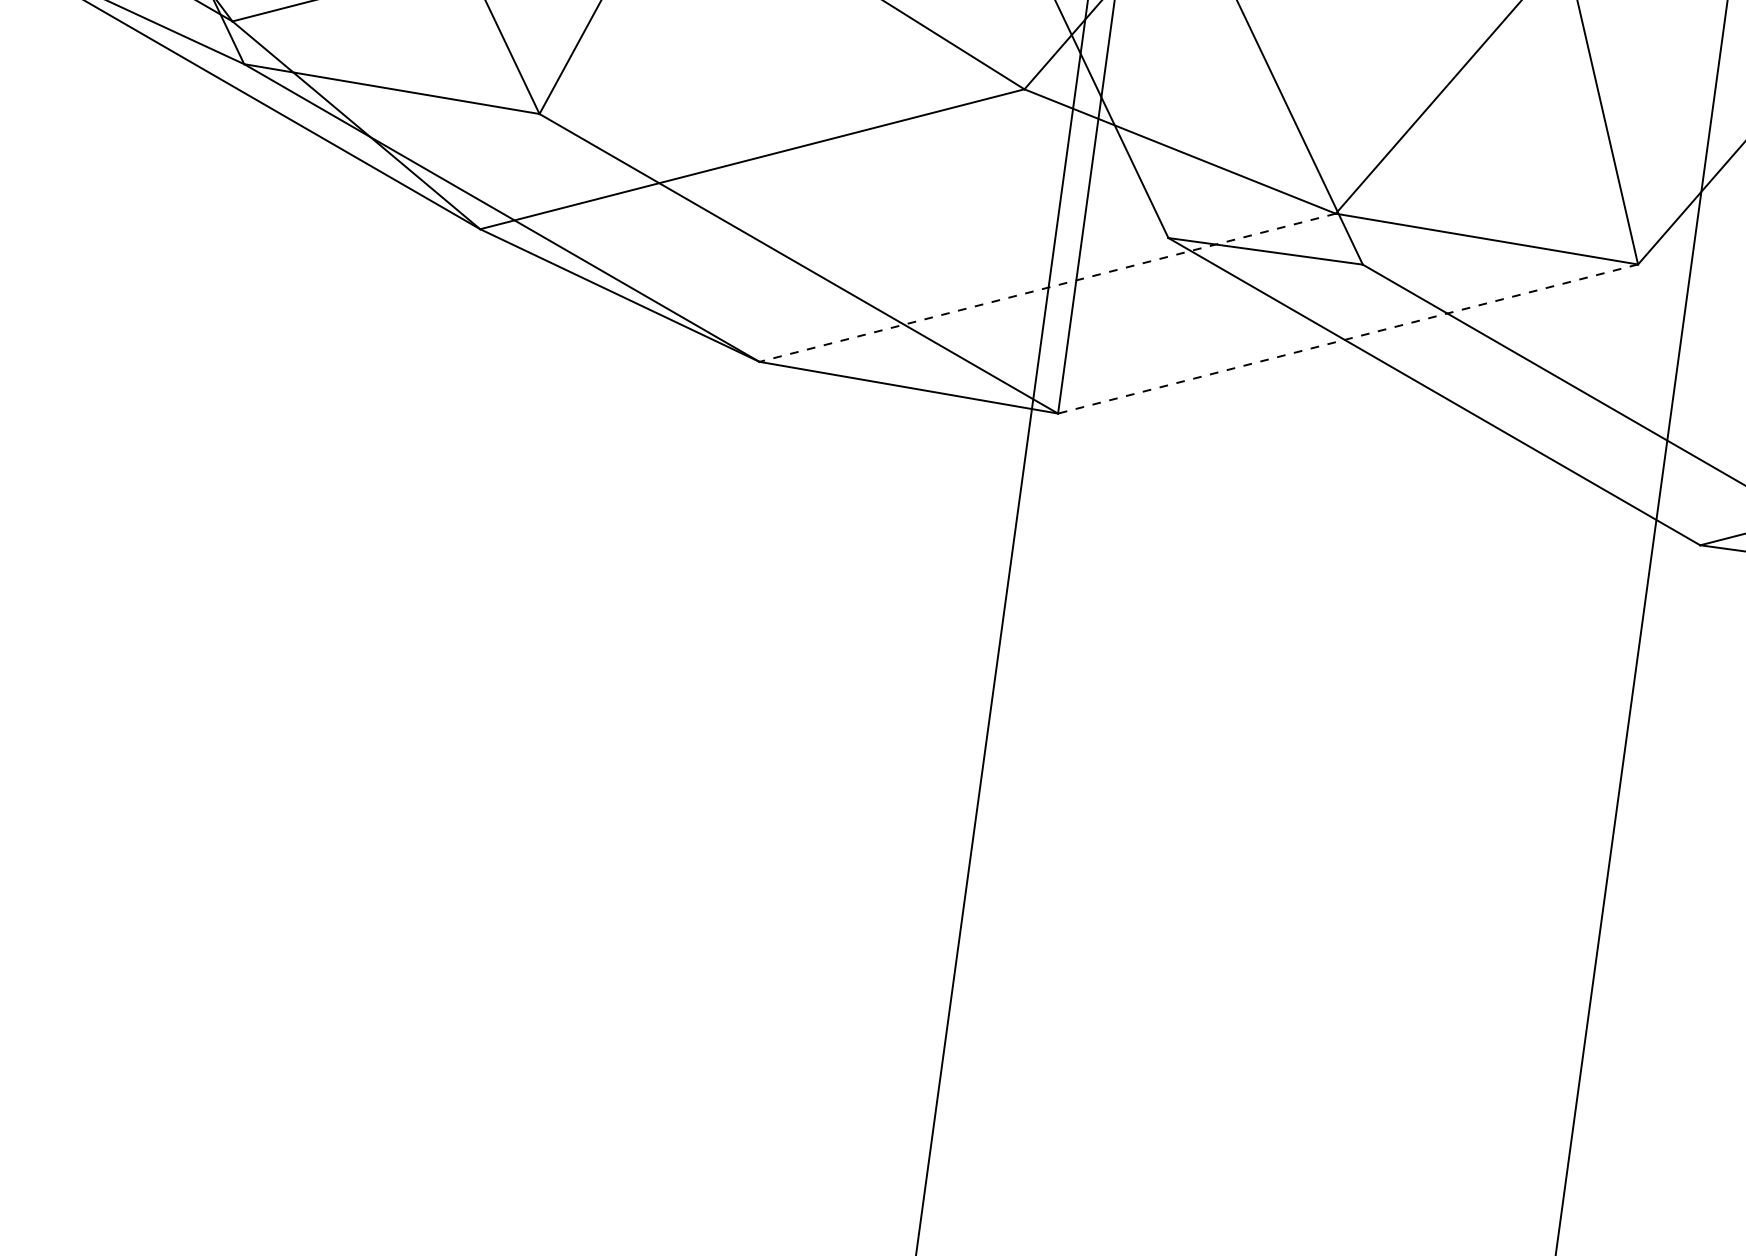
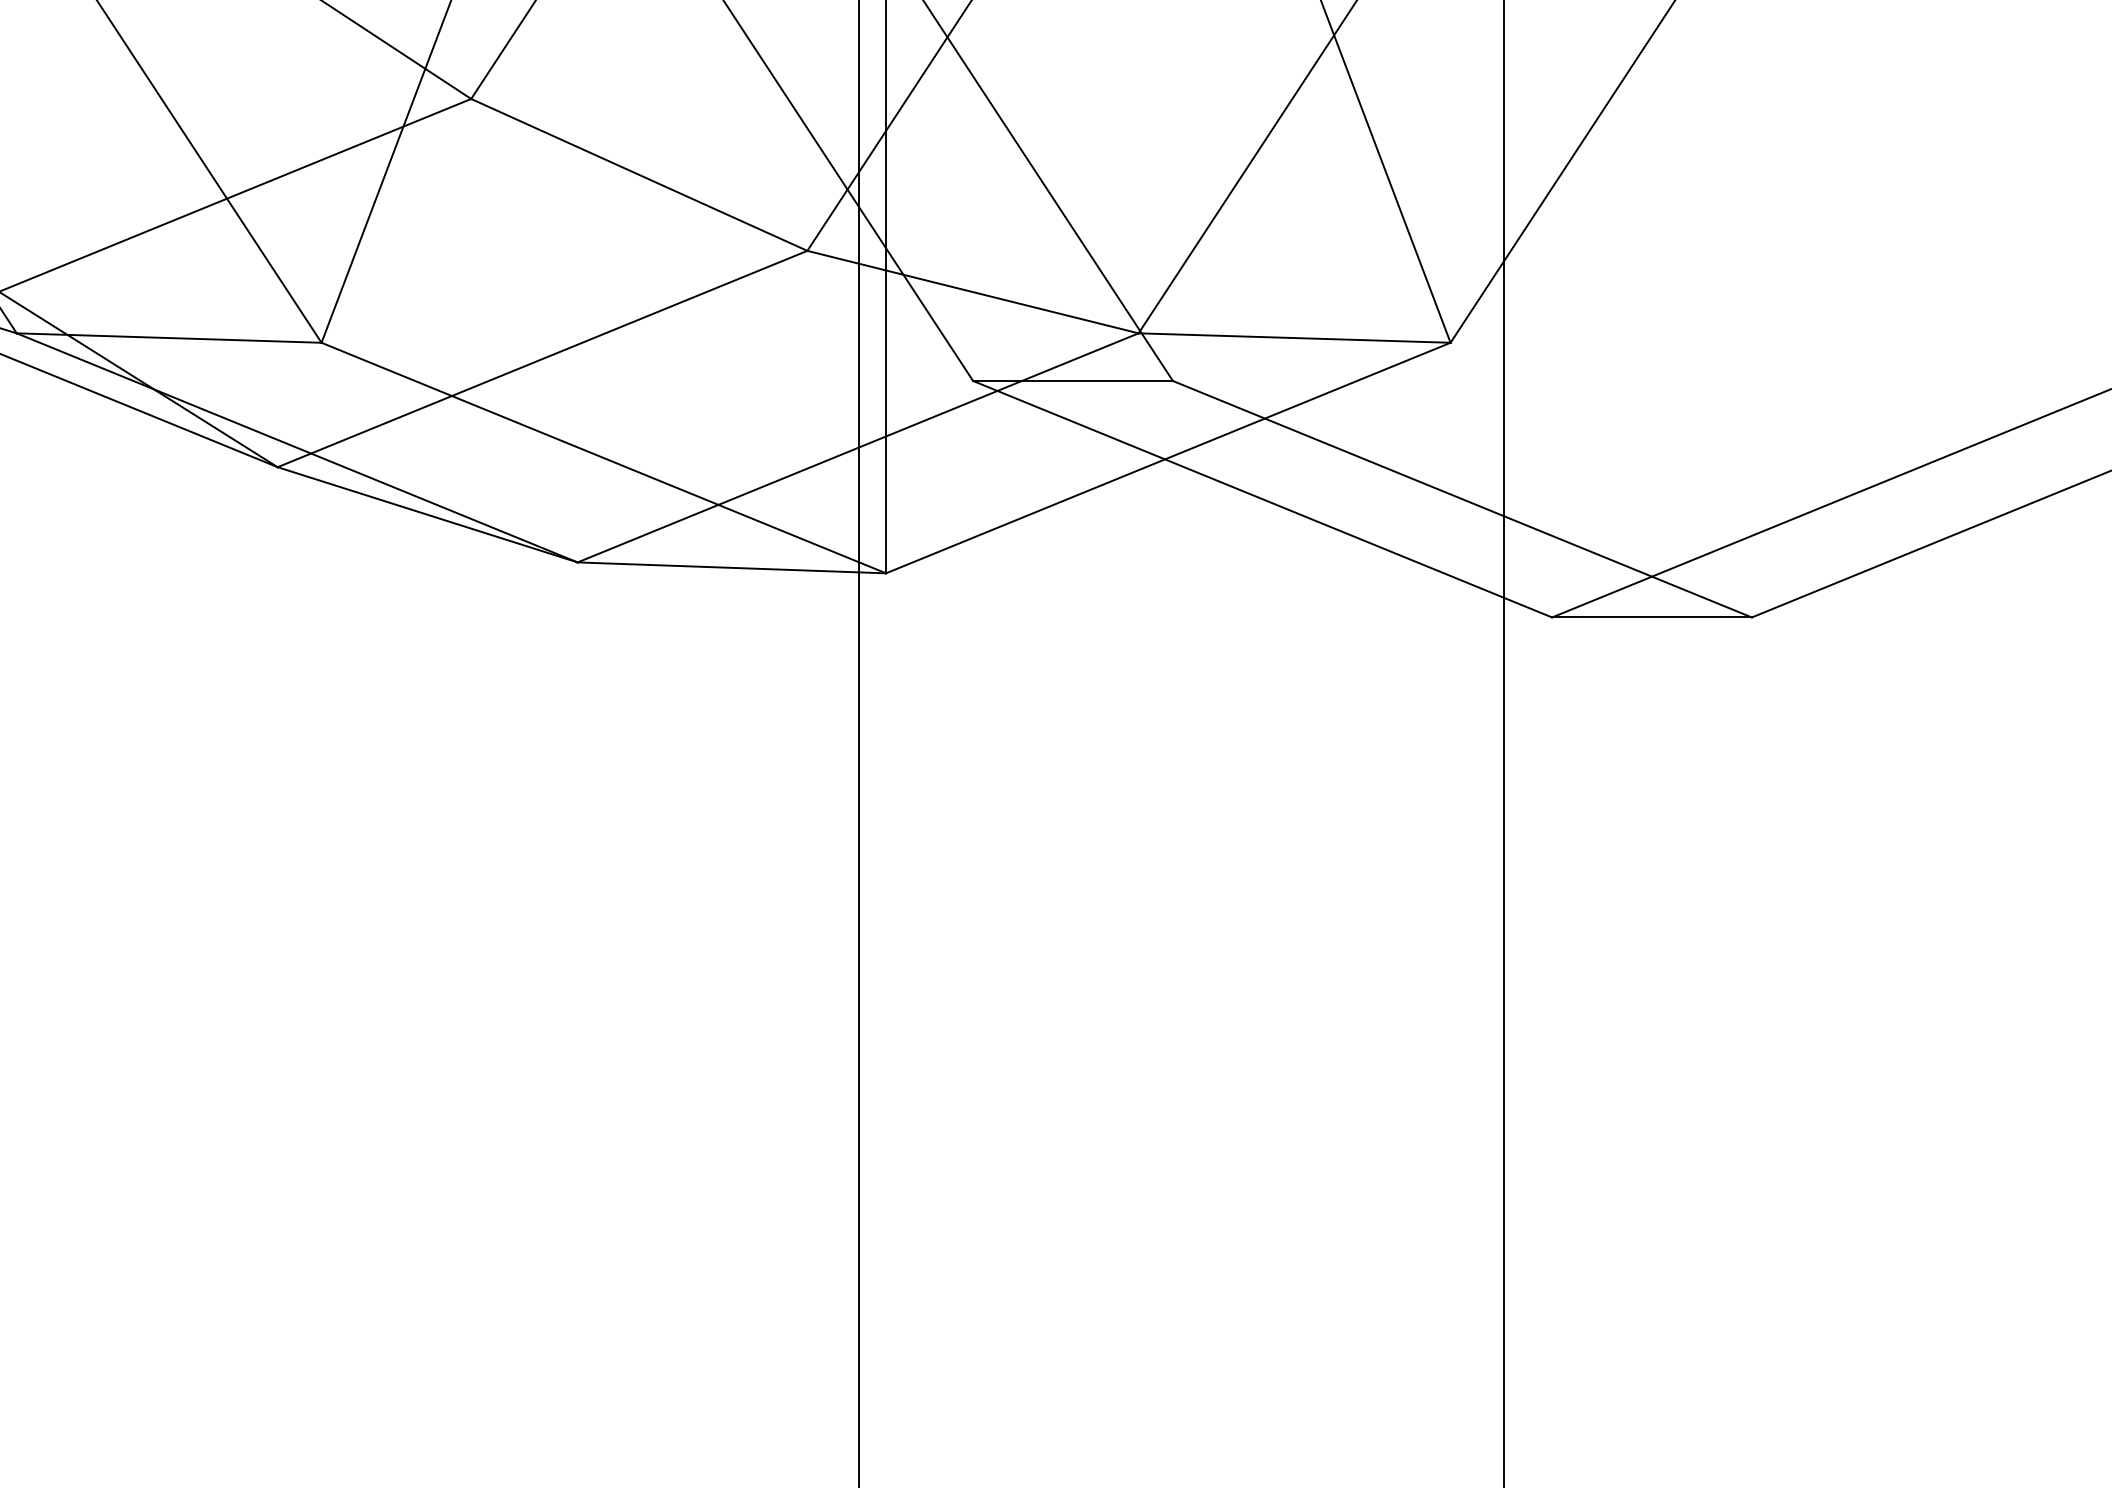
line: (1048, 287) -> (858, 447), dashed -> solid
line: (1348, 339) -> (1168, 458), dashed -> solid

